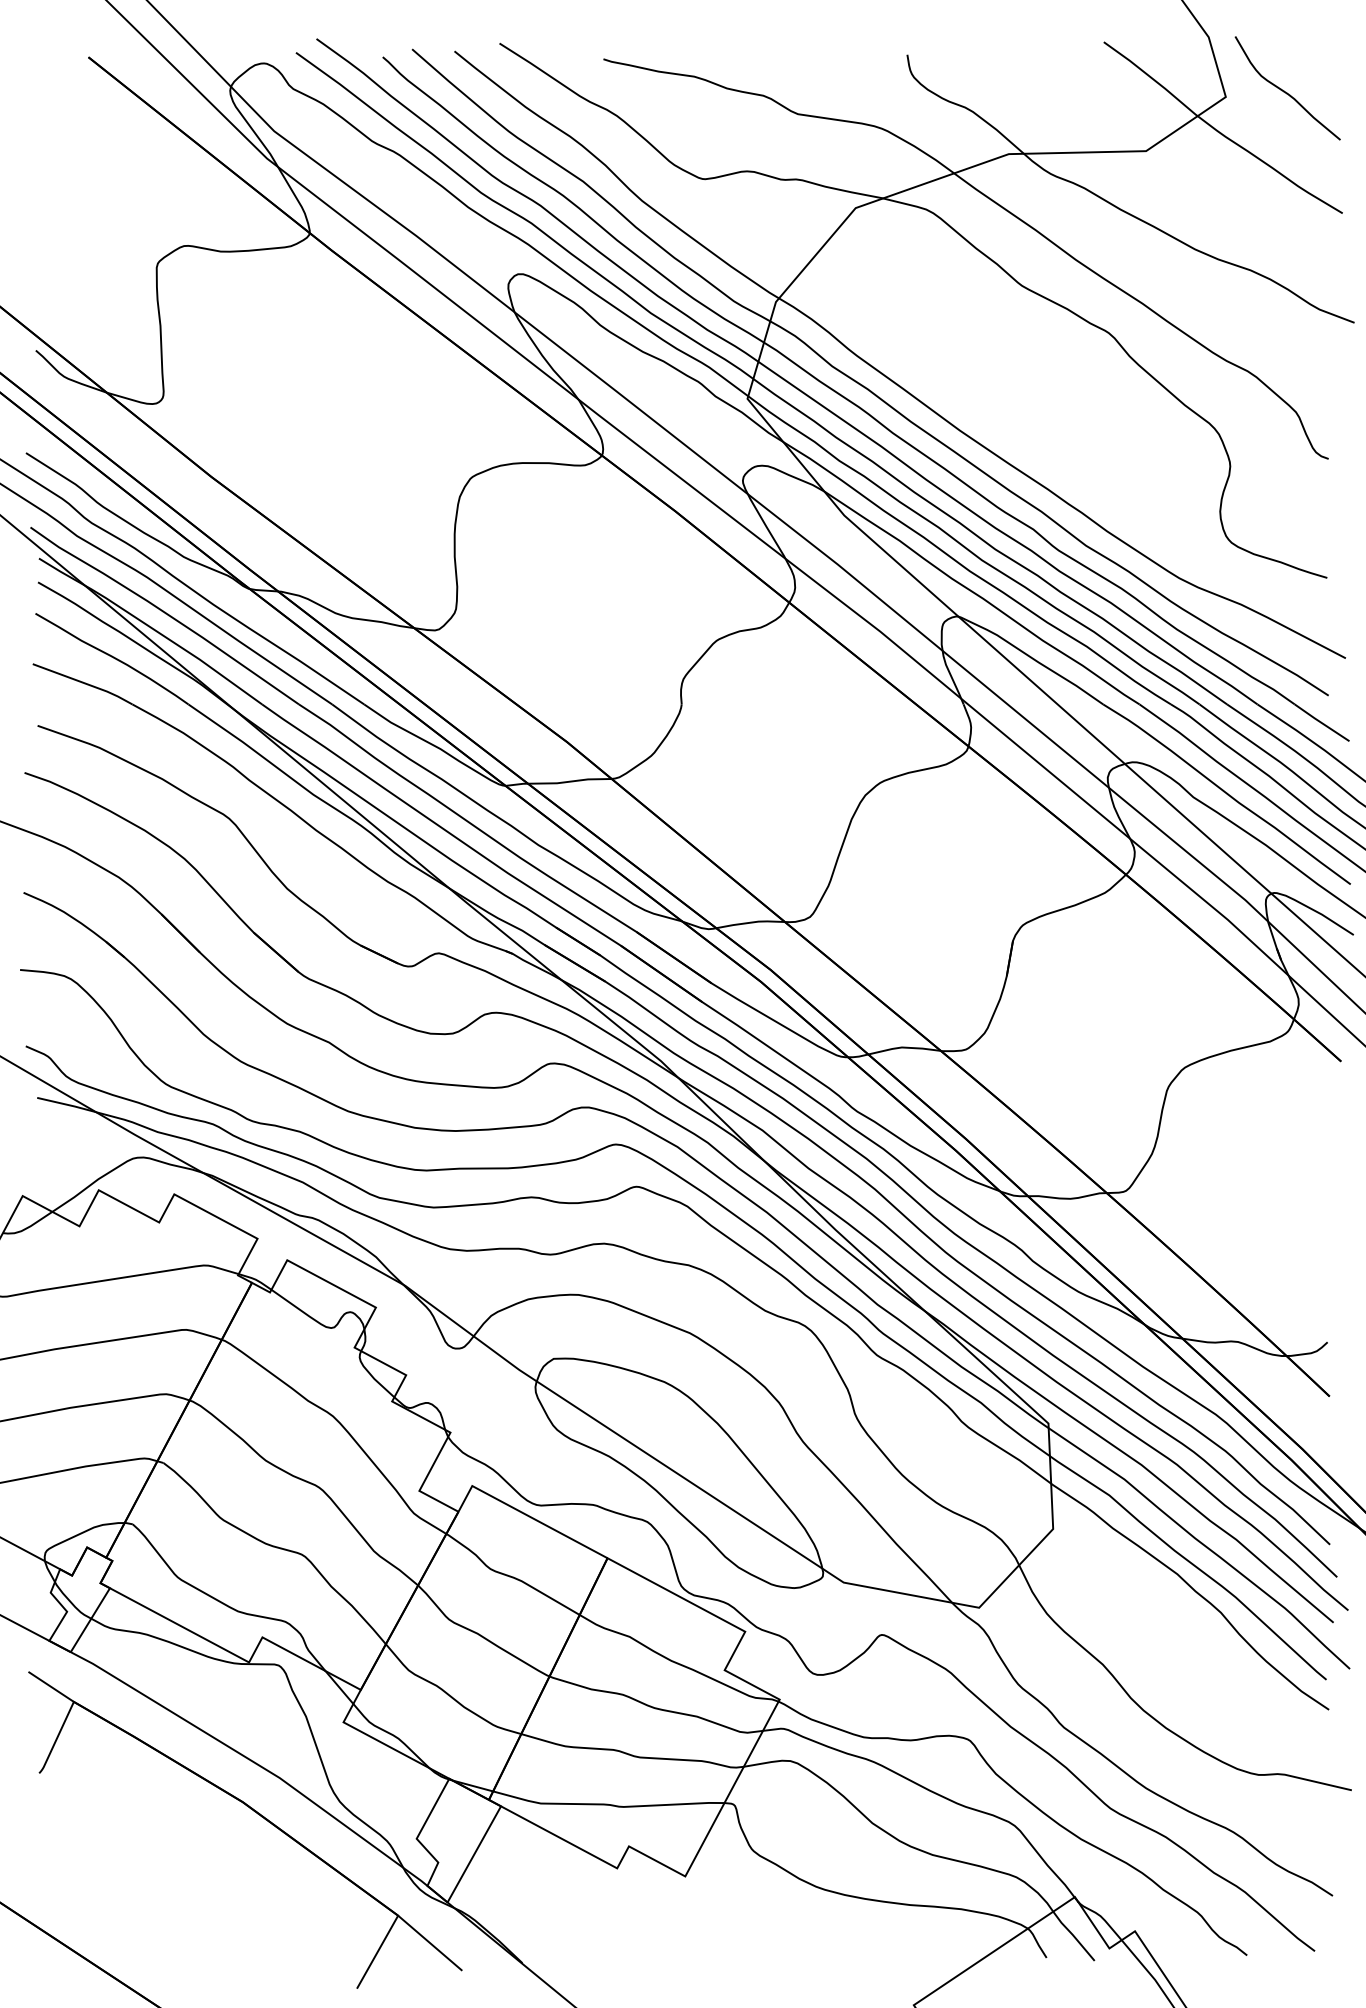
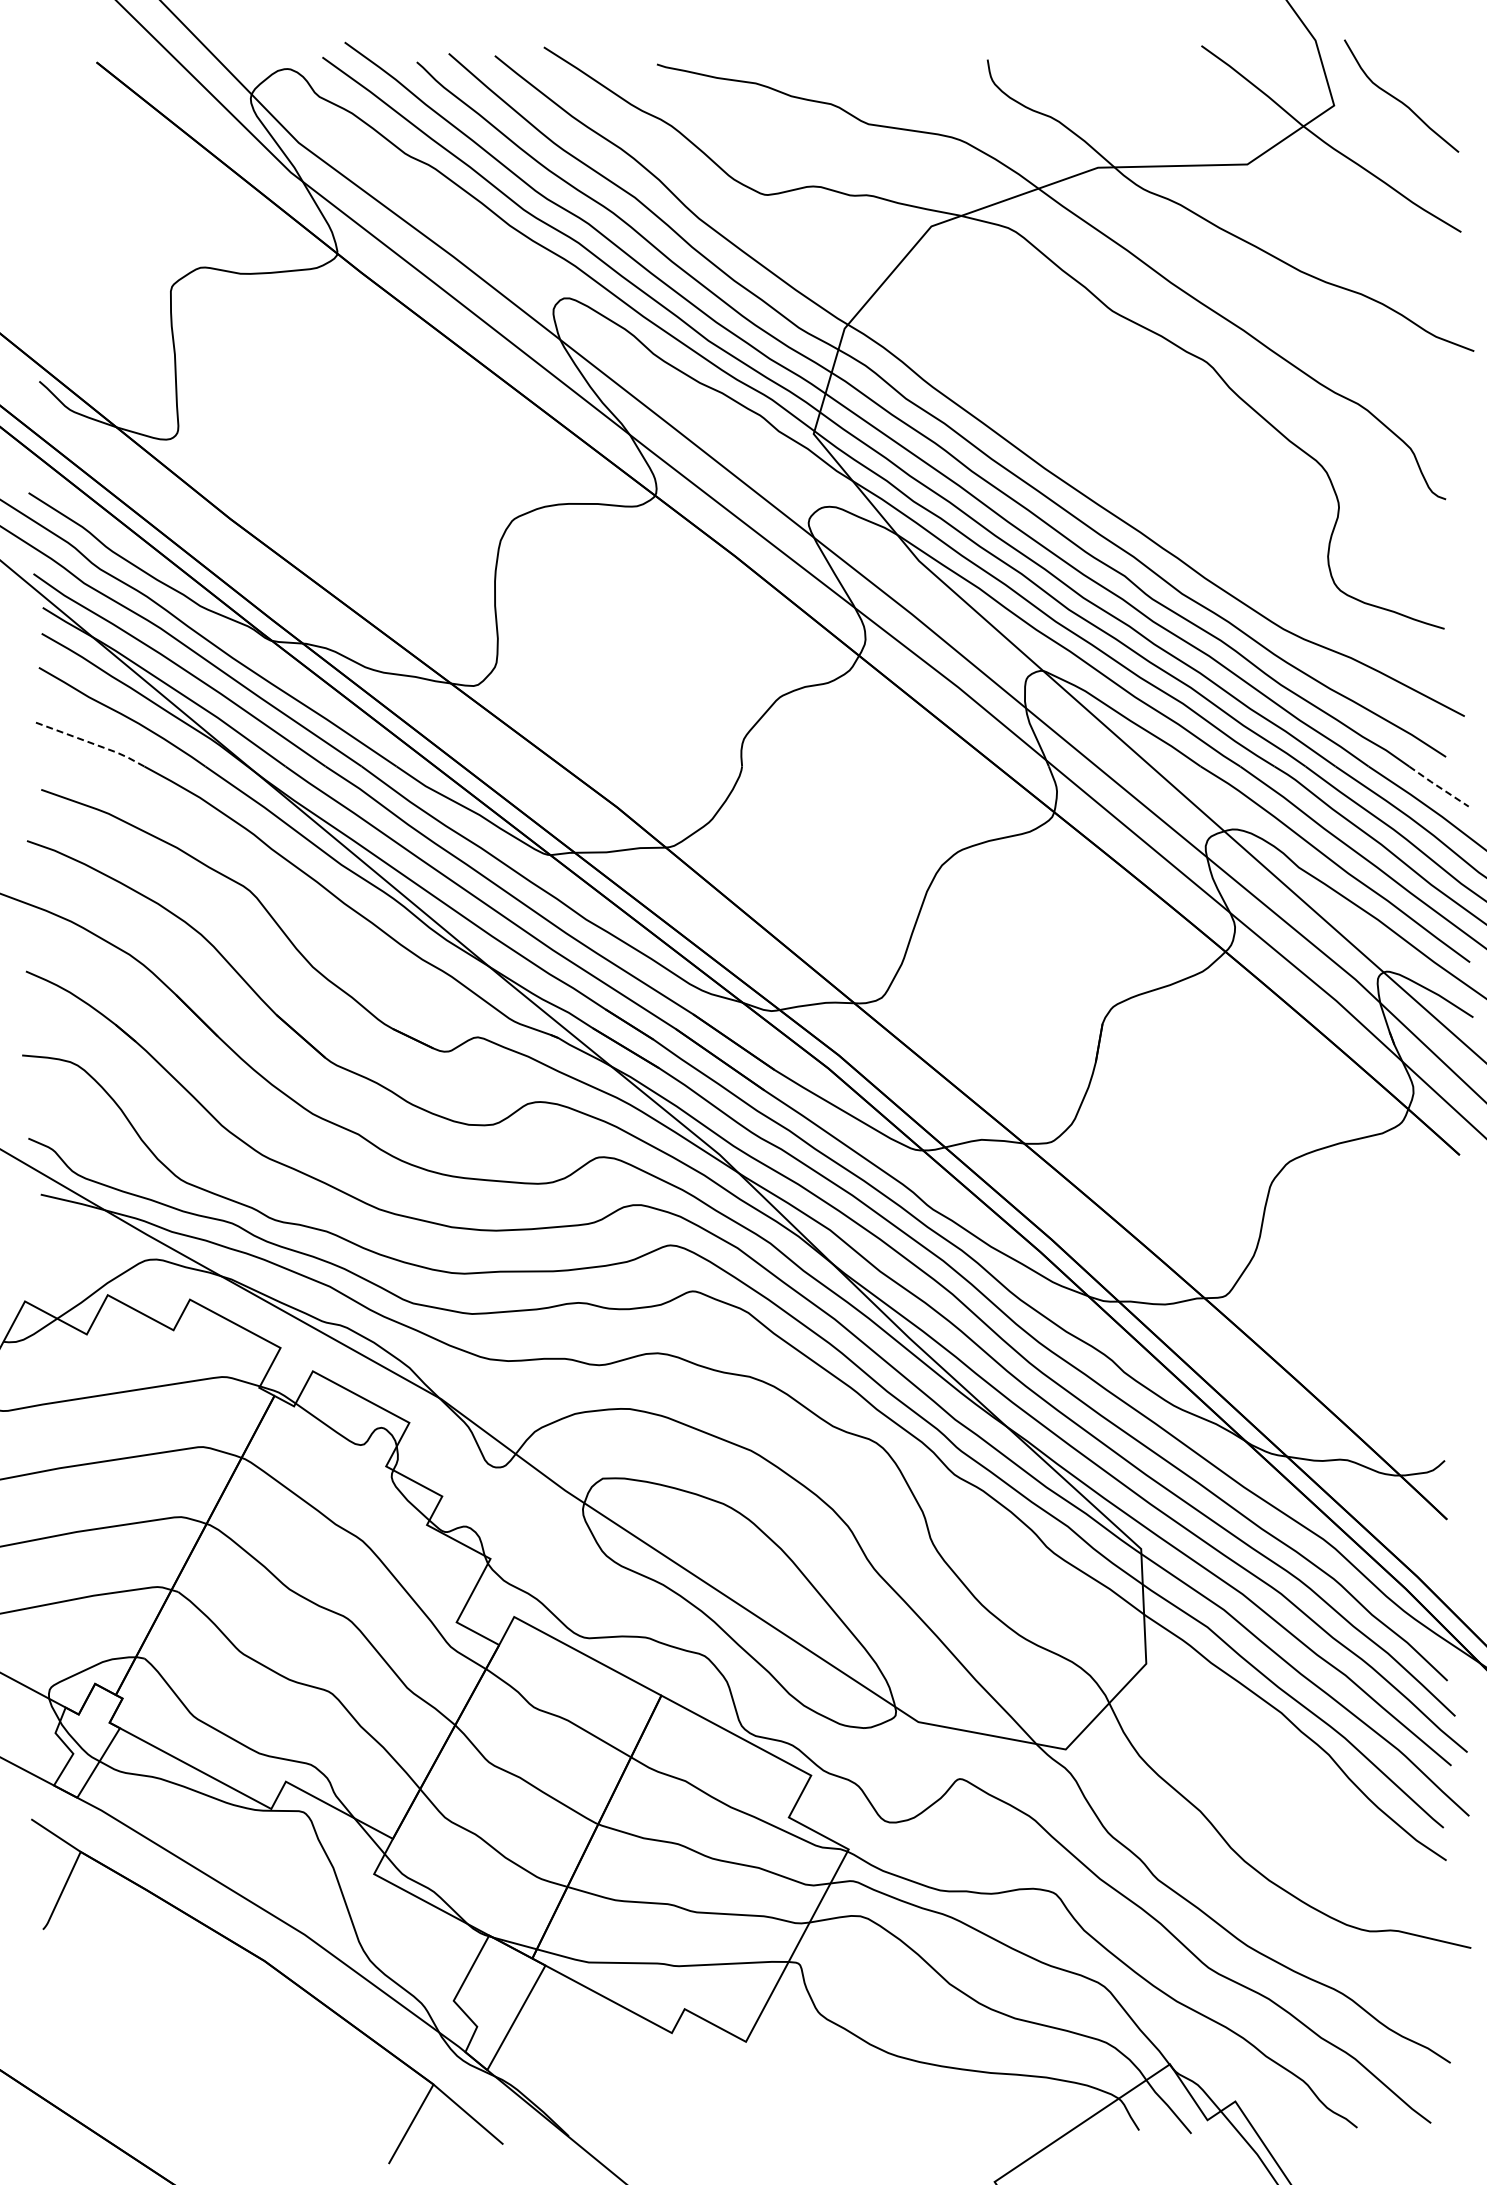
line: (84, 683) -> (92, 743), solid -> dashed
line: (1321, 722) -> (1438, 786), solid -> dashed

